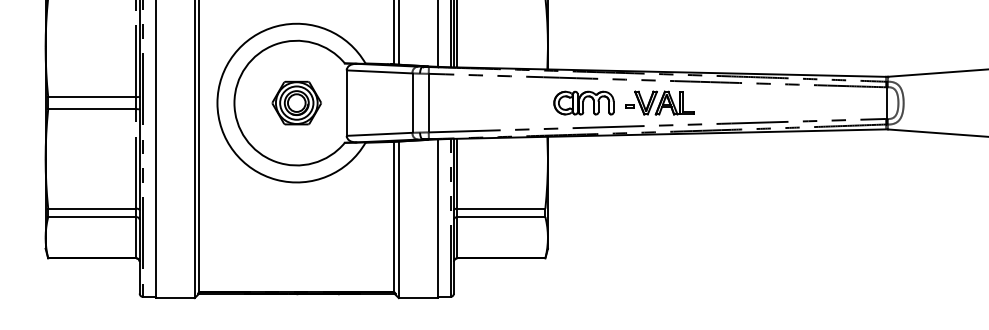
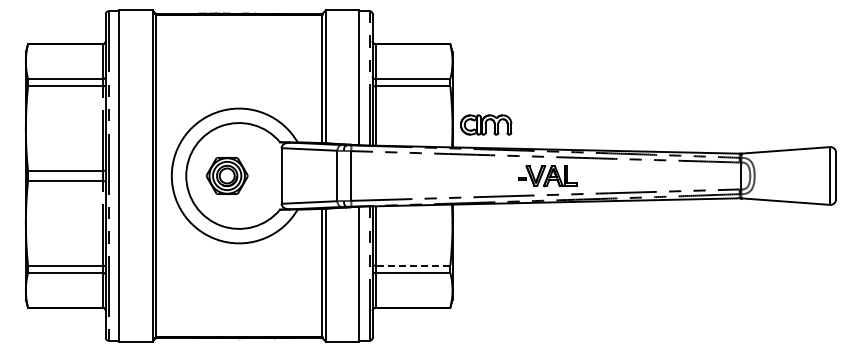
part: (295, 102) -> (226, 175), moved
part: (584, 102) -> (486, 124), moved
line: (500, 208) -> (412, 265), solid -> dashed

